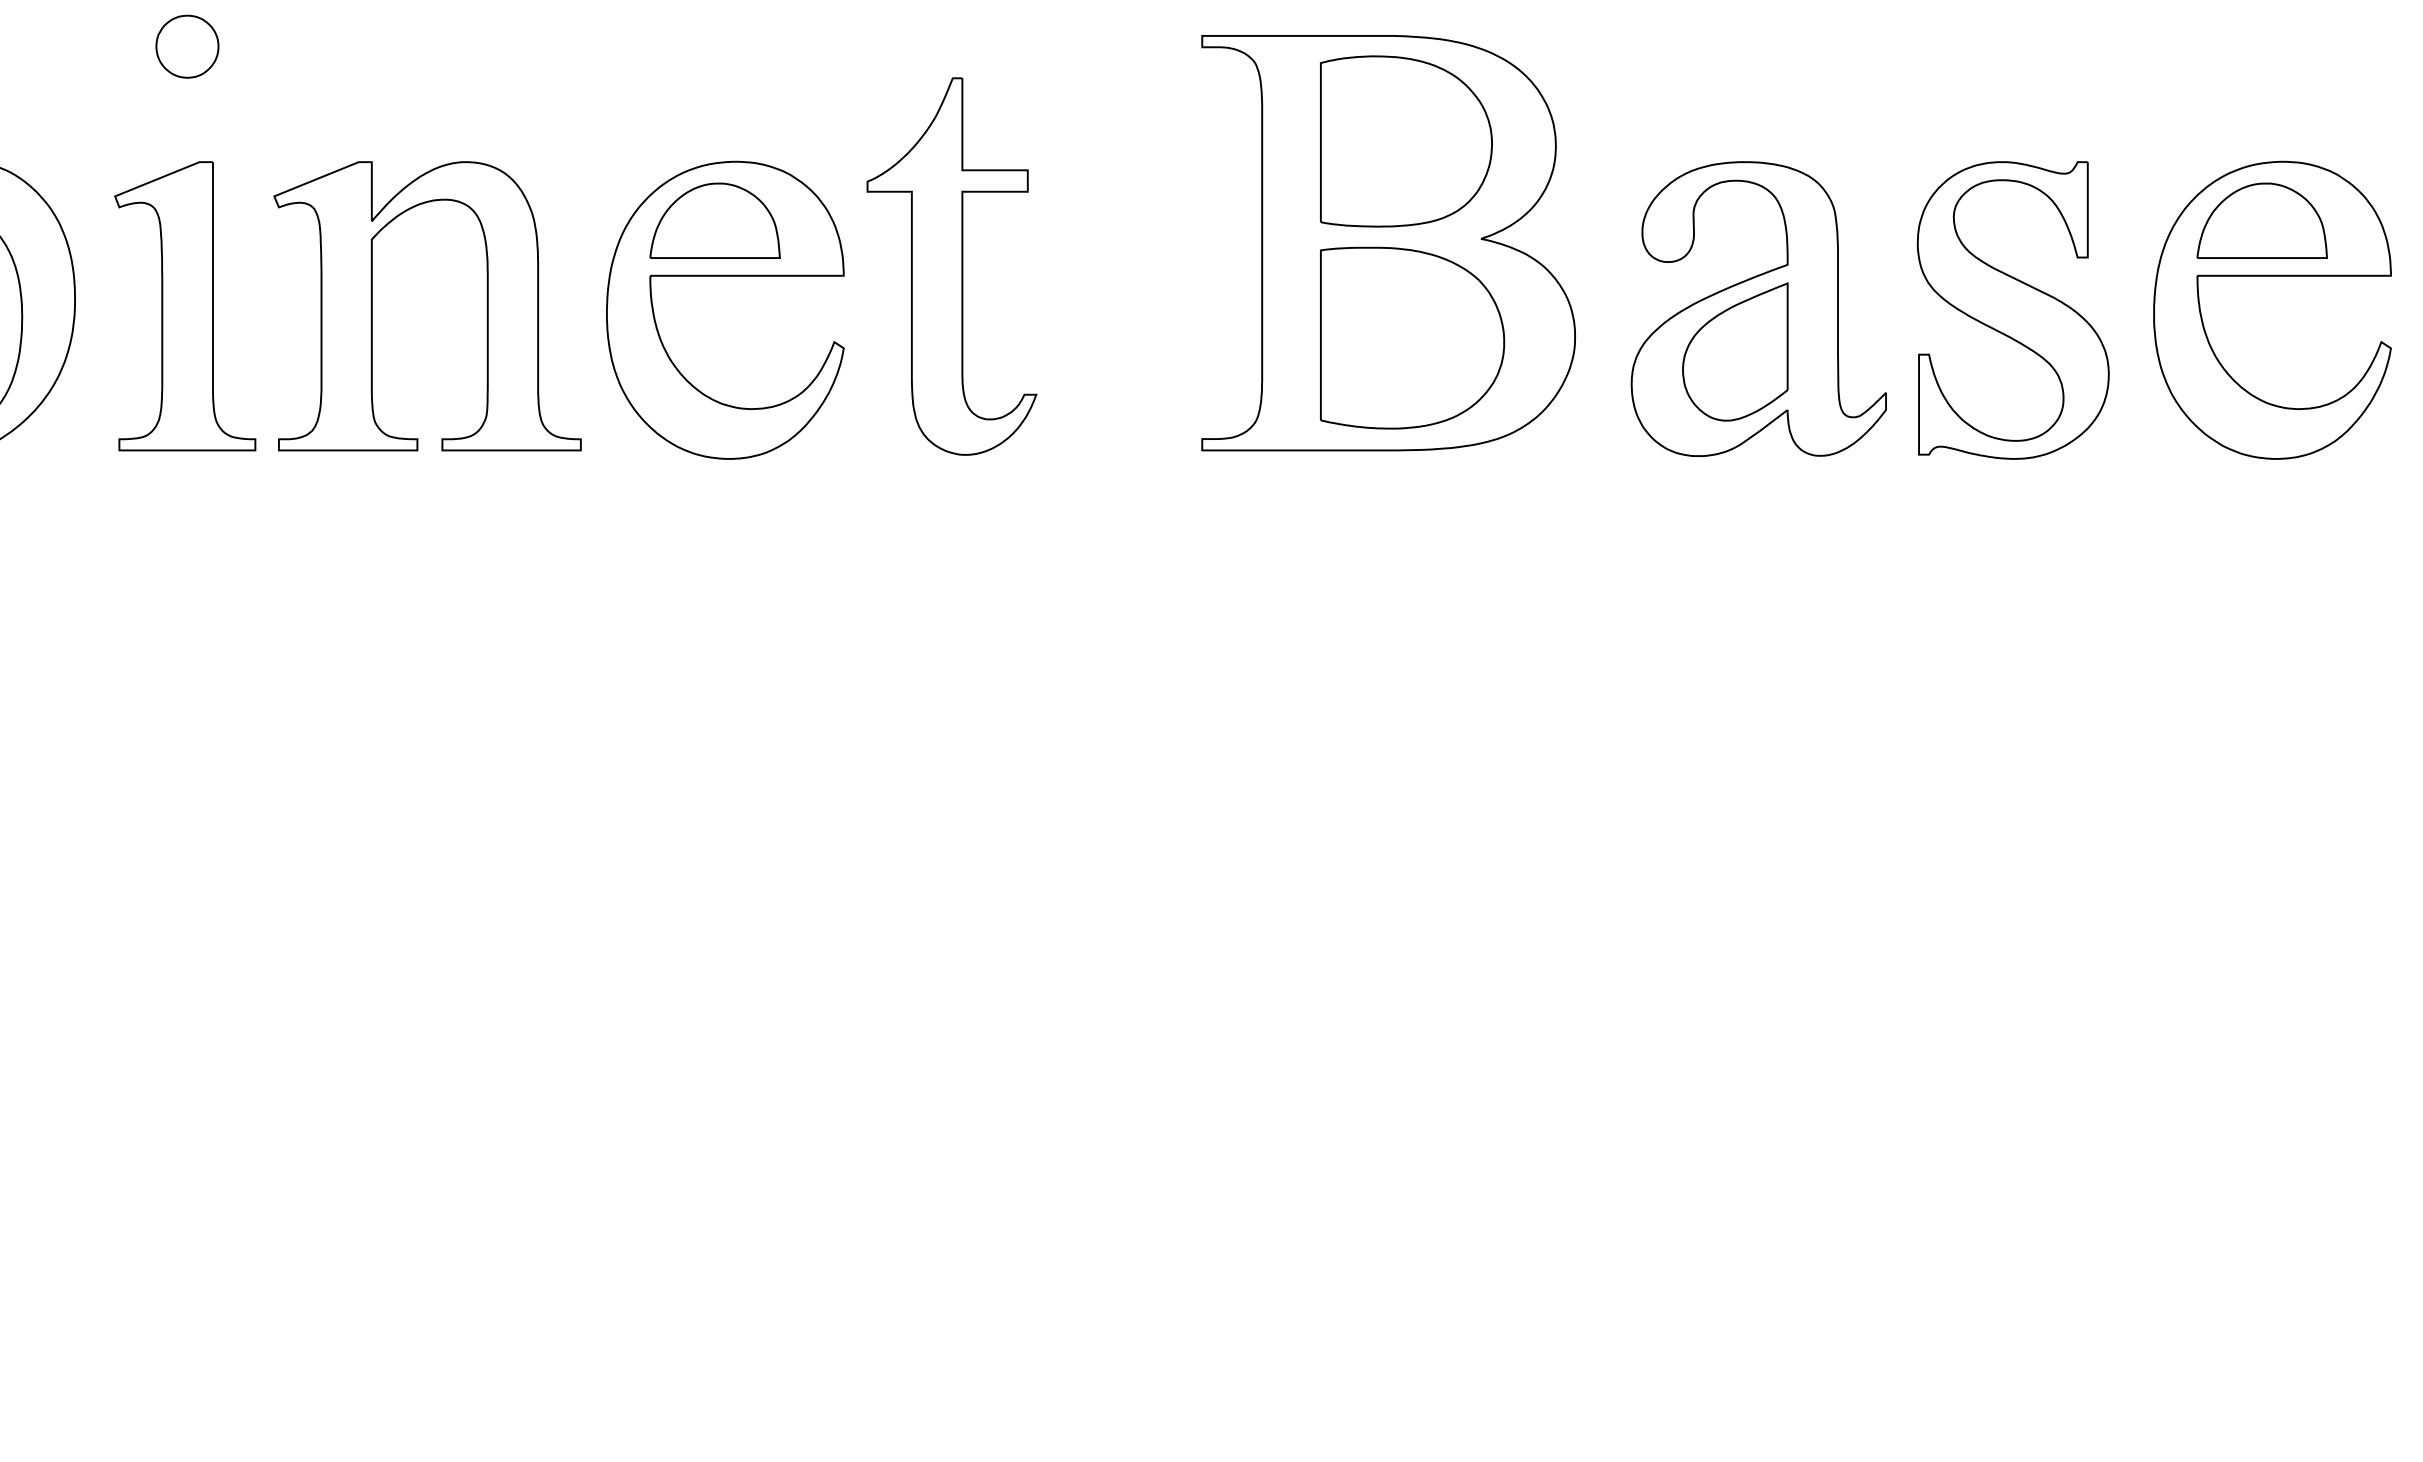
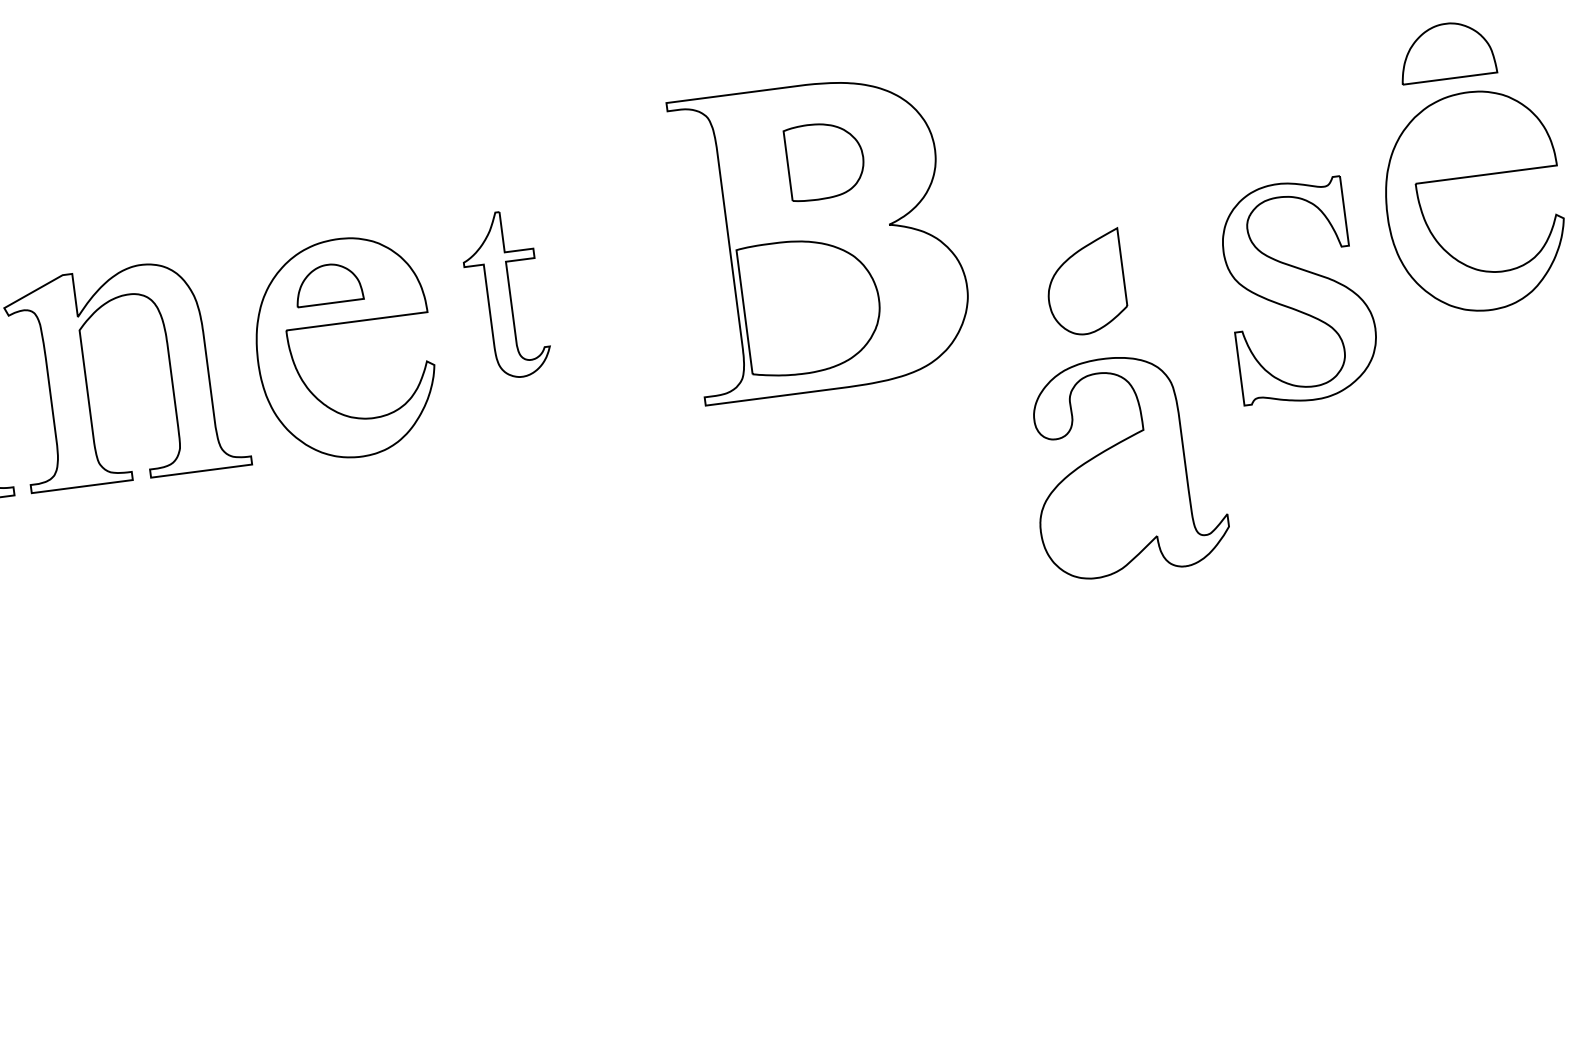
part: (1406, 141) -> (825, 160), size x0.6
part: (714, 220) -> (327, 284), size x0.7
part: (2261, 220) -> (1446, 51), moved
part: (951, 266) -> (505, 295), size x0.6
part: (1758, 308) -> (1126, 464), moved
part: (2012, 310) -> (1299, 291), moved
part: (1412, 337) -> (811, 305), moved

